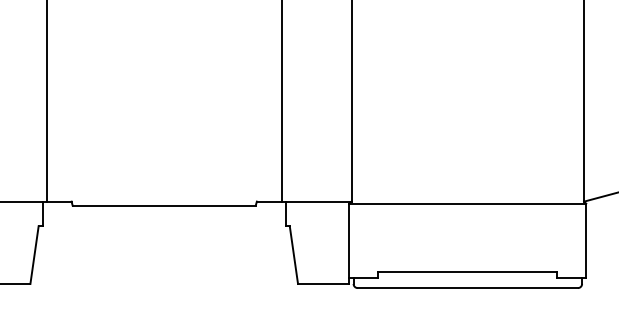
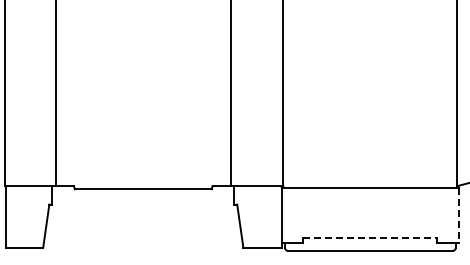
line: (585, 240) -> (458, 215), solid -> dashed
line: (467, 271) -> (370, 238), solid -> dashed

